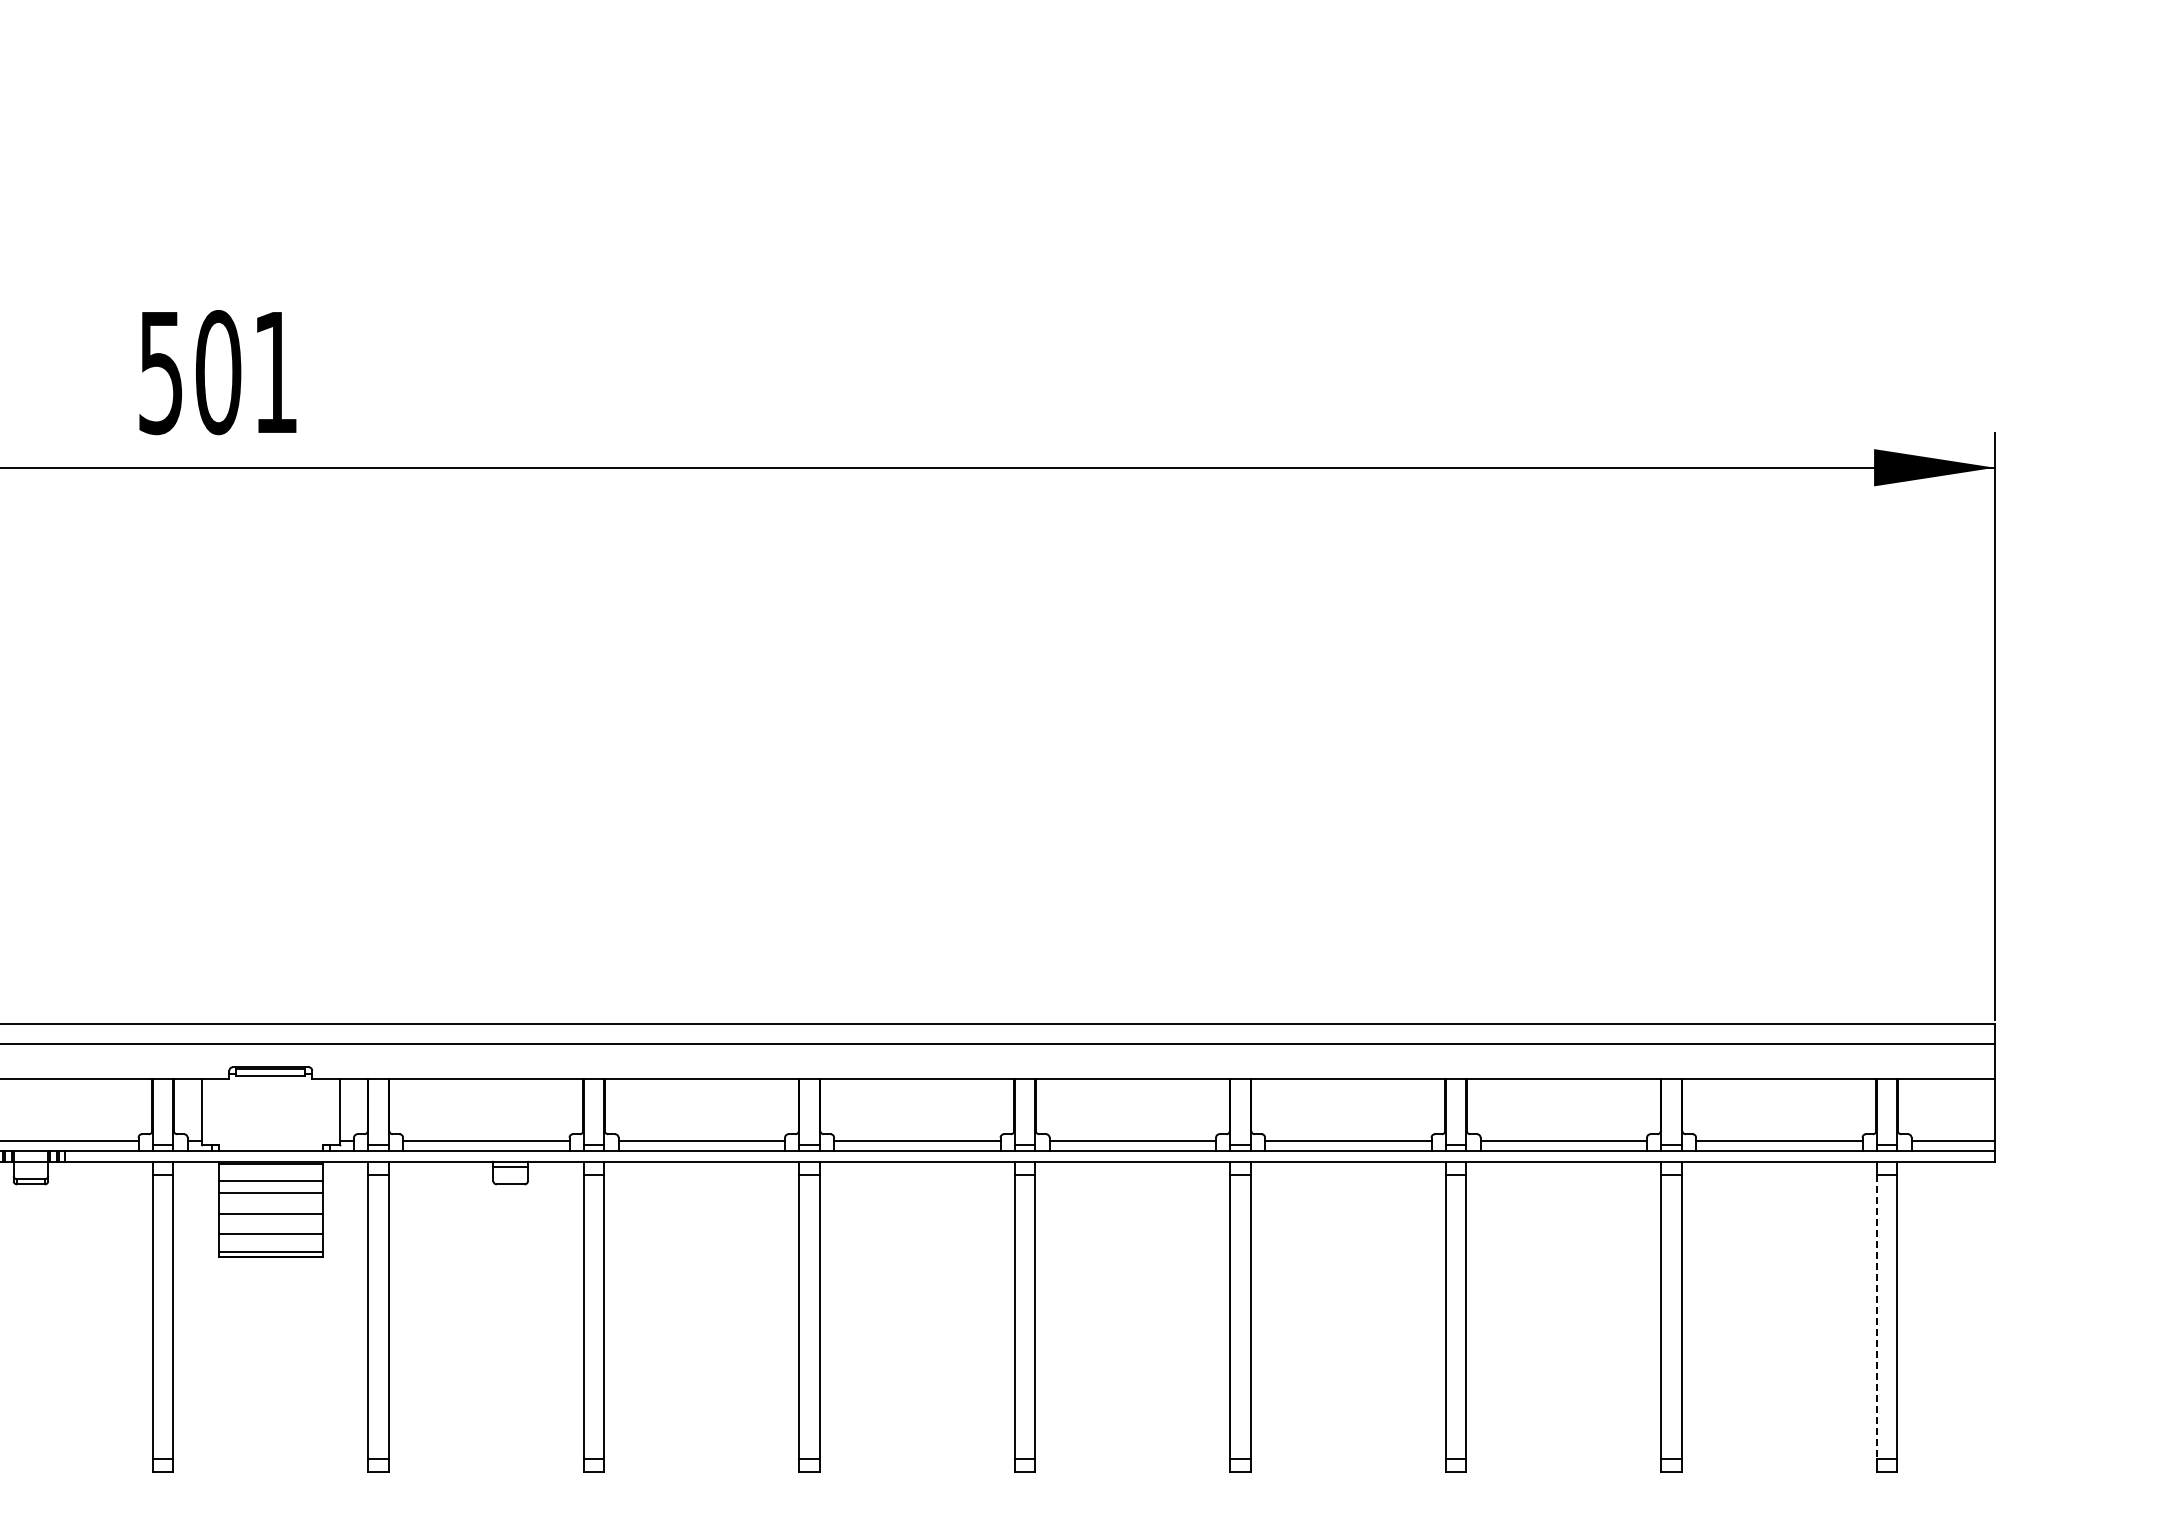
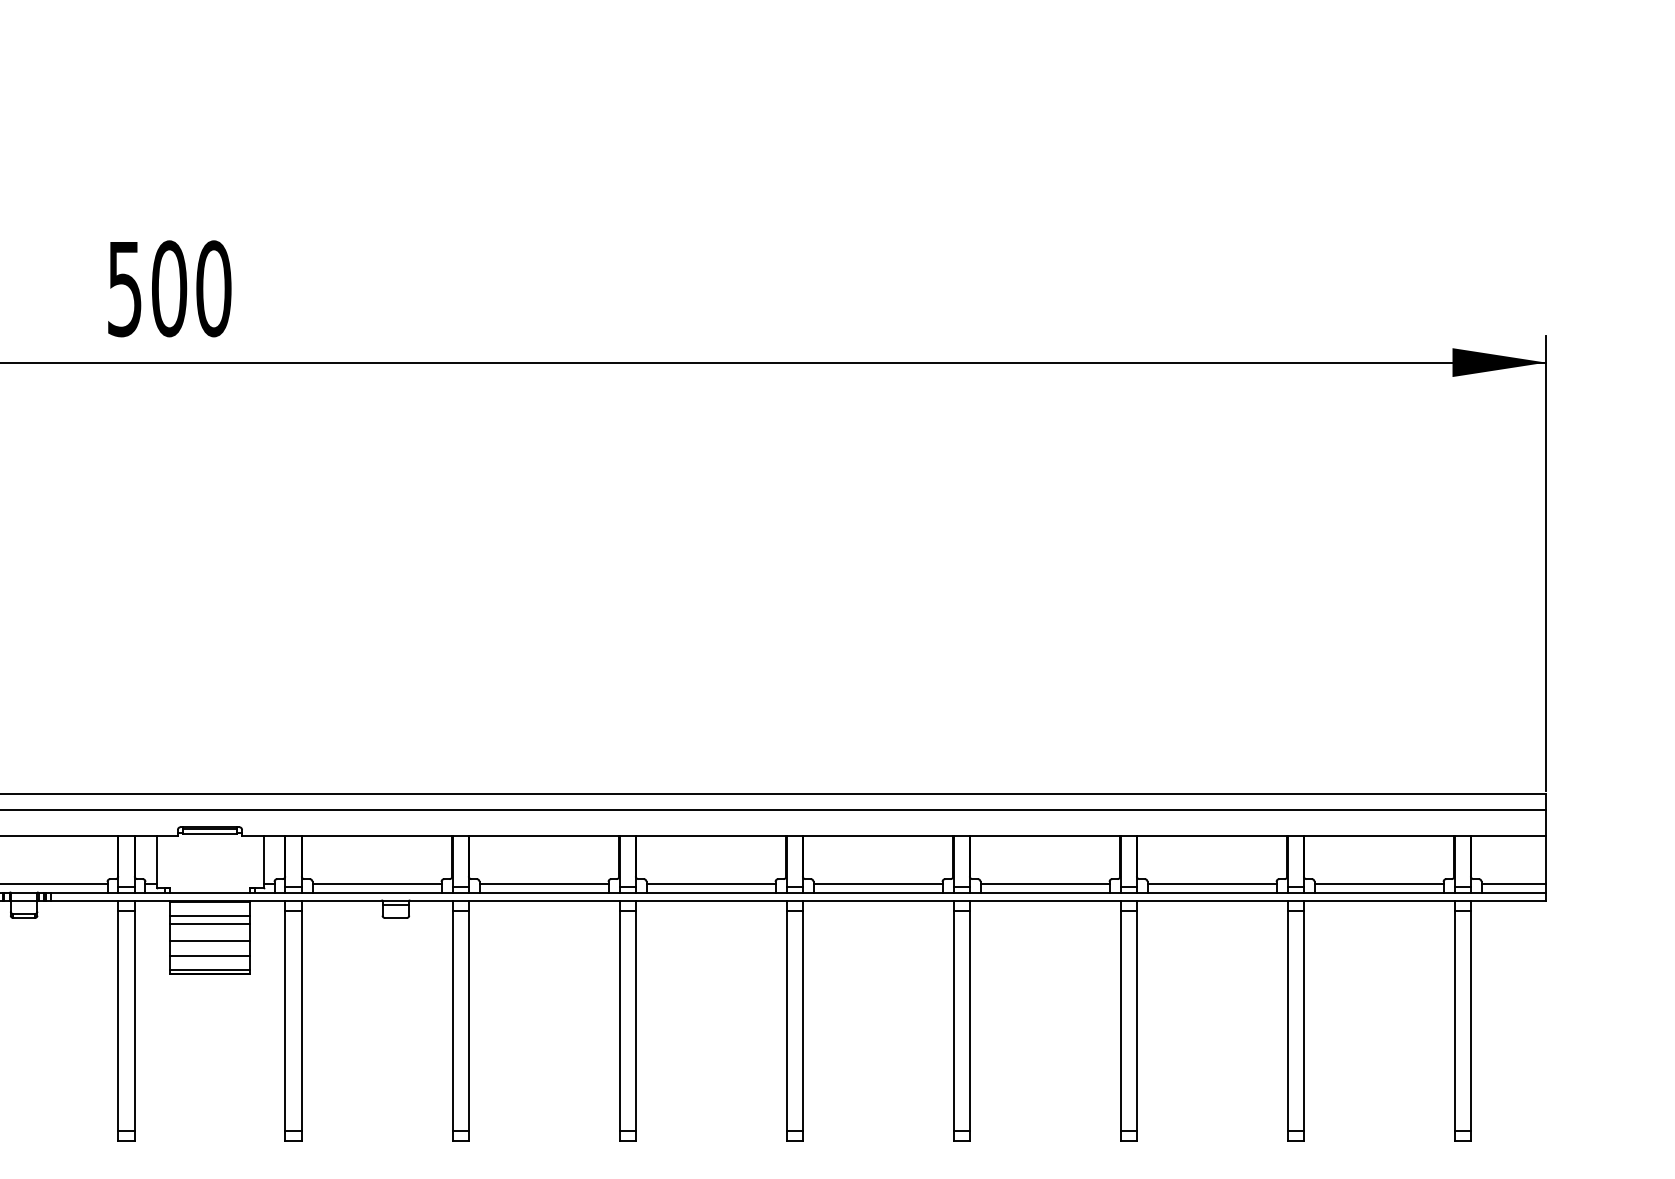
text: (275, 372) -> (213, 288), 501 -> 500
line: (1876, 1317) -> (1454, 1021), dashed -> solid

